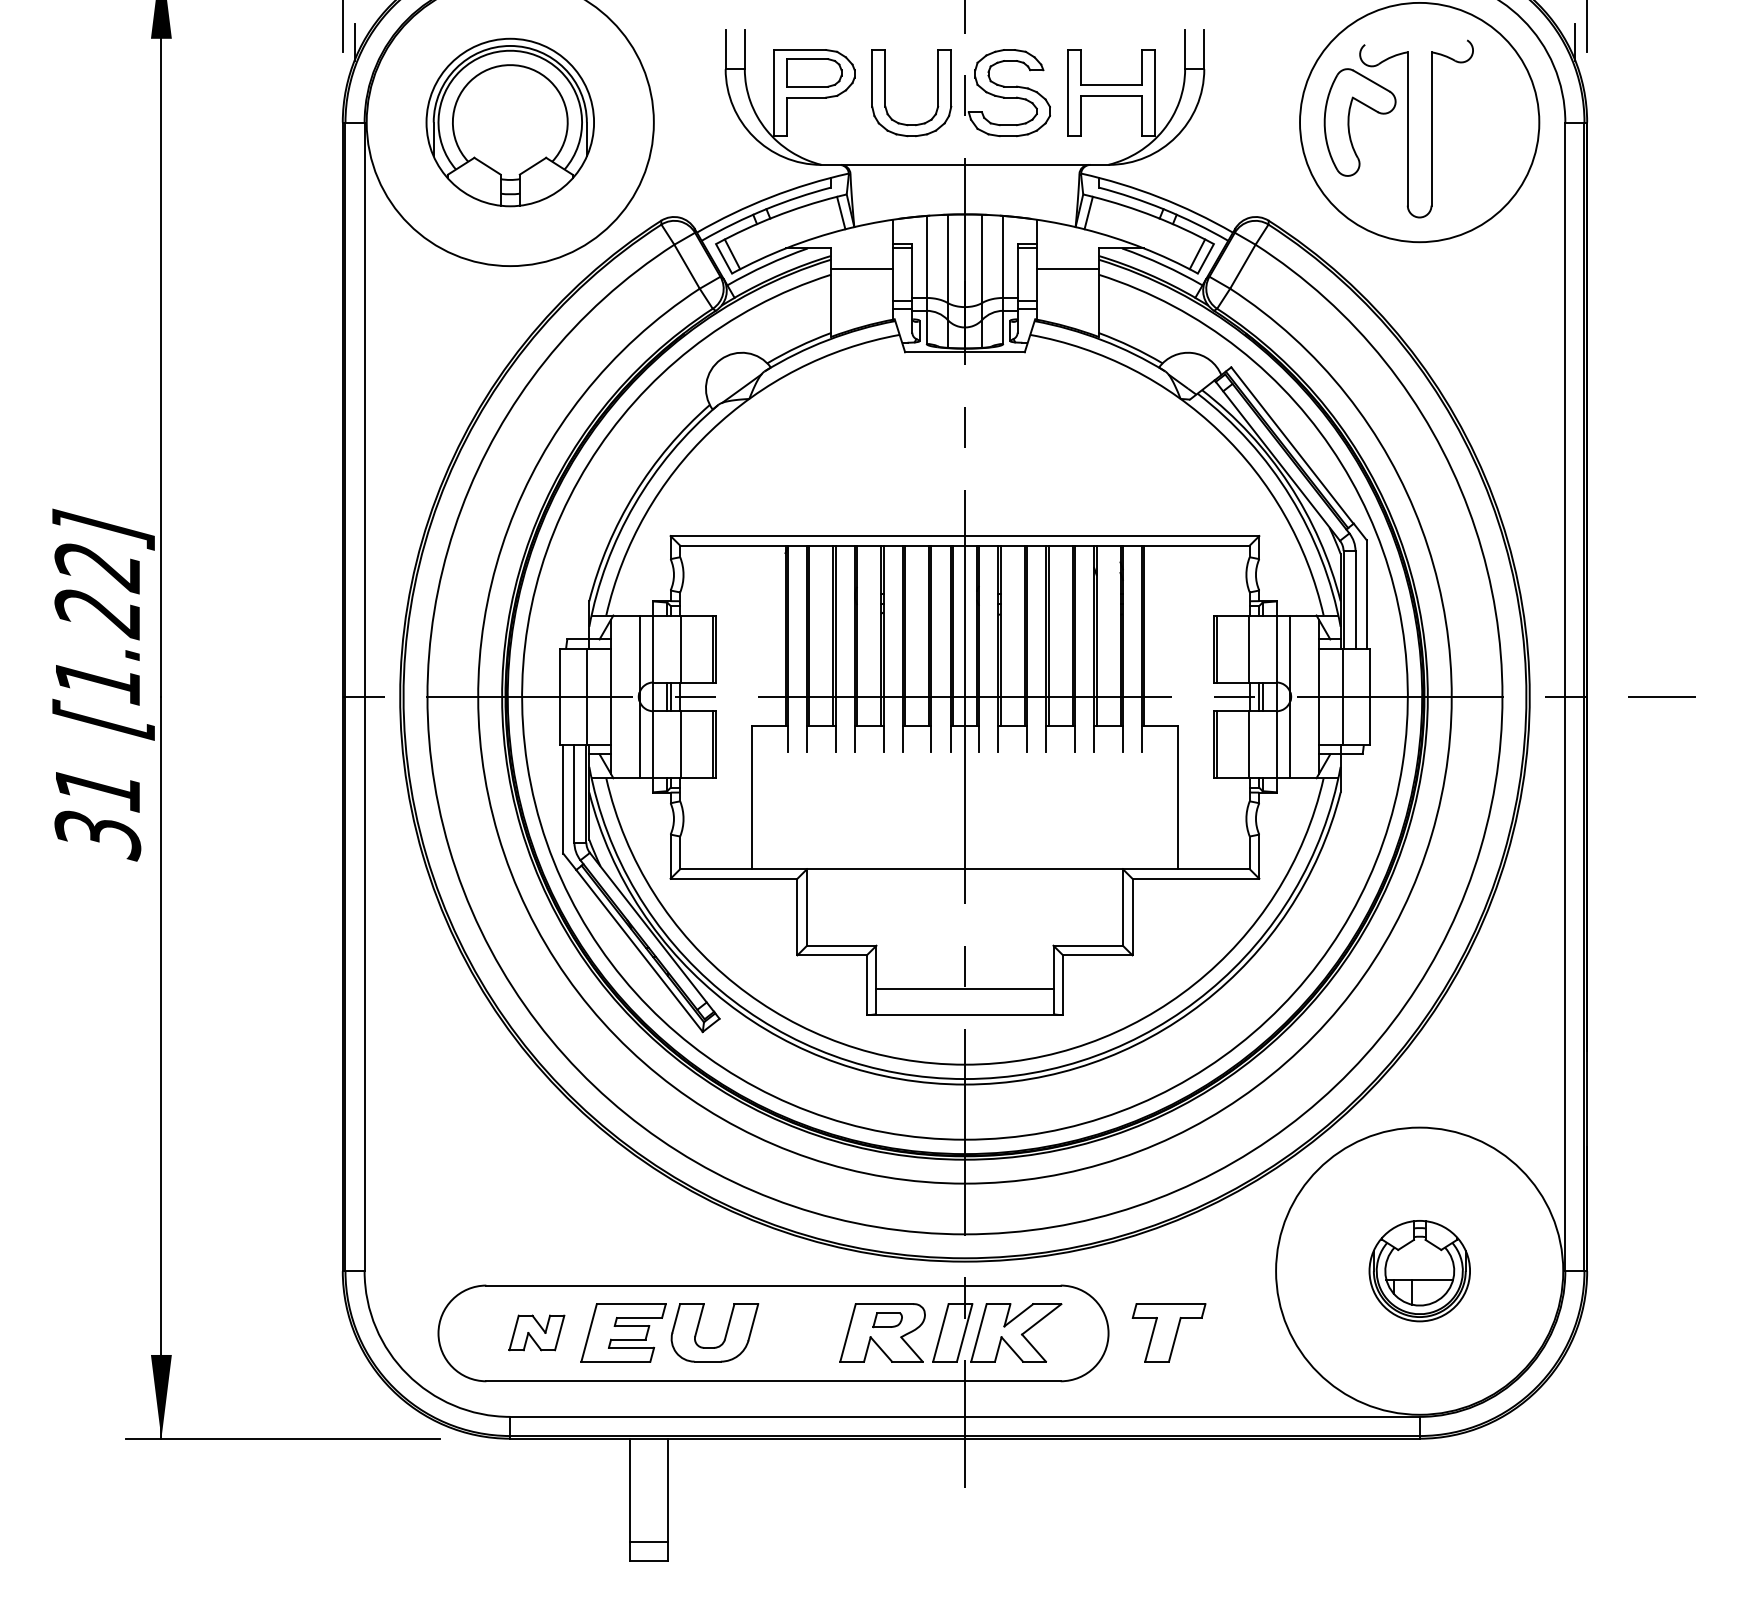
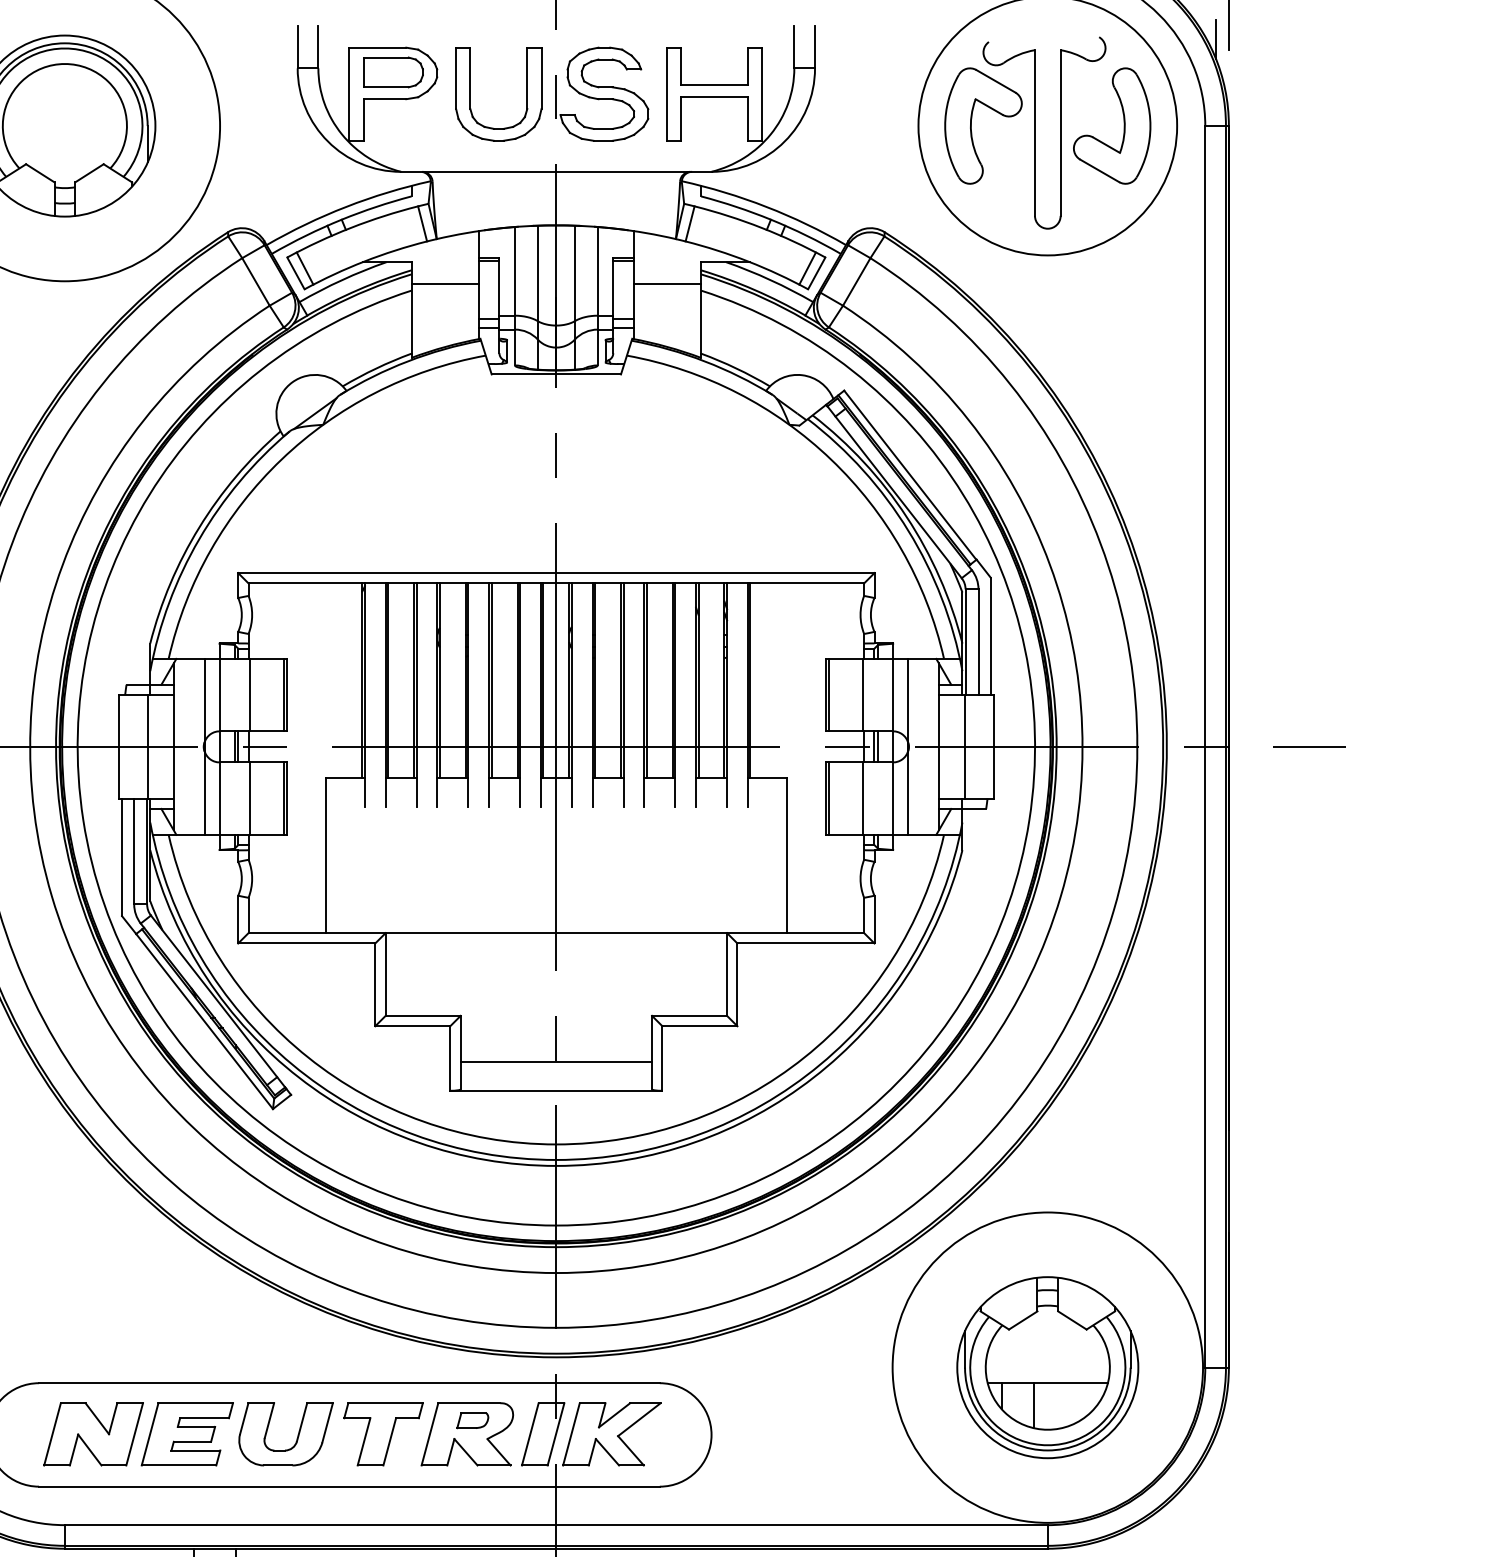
part: (1489, 122) -> (1123, 126), added
part: (1419, 1270) -> (1047, 1366), size x1.67
part: (536, 1332) -> (93, 1433), size x1.67
part: (1168, 1332) -> (382, 1433), moved

